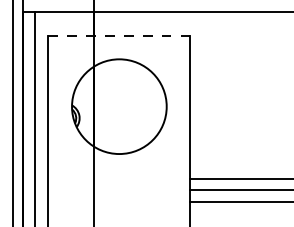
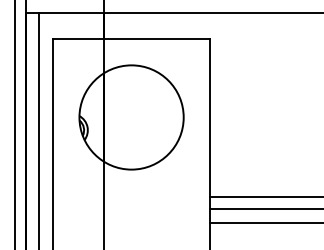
line: (119, 35) -> (131, 39), dashed -> solid

